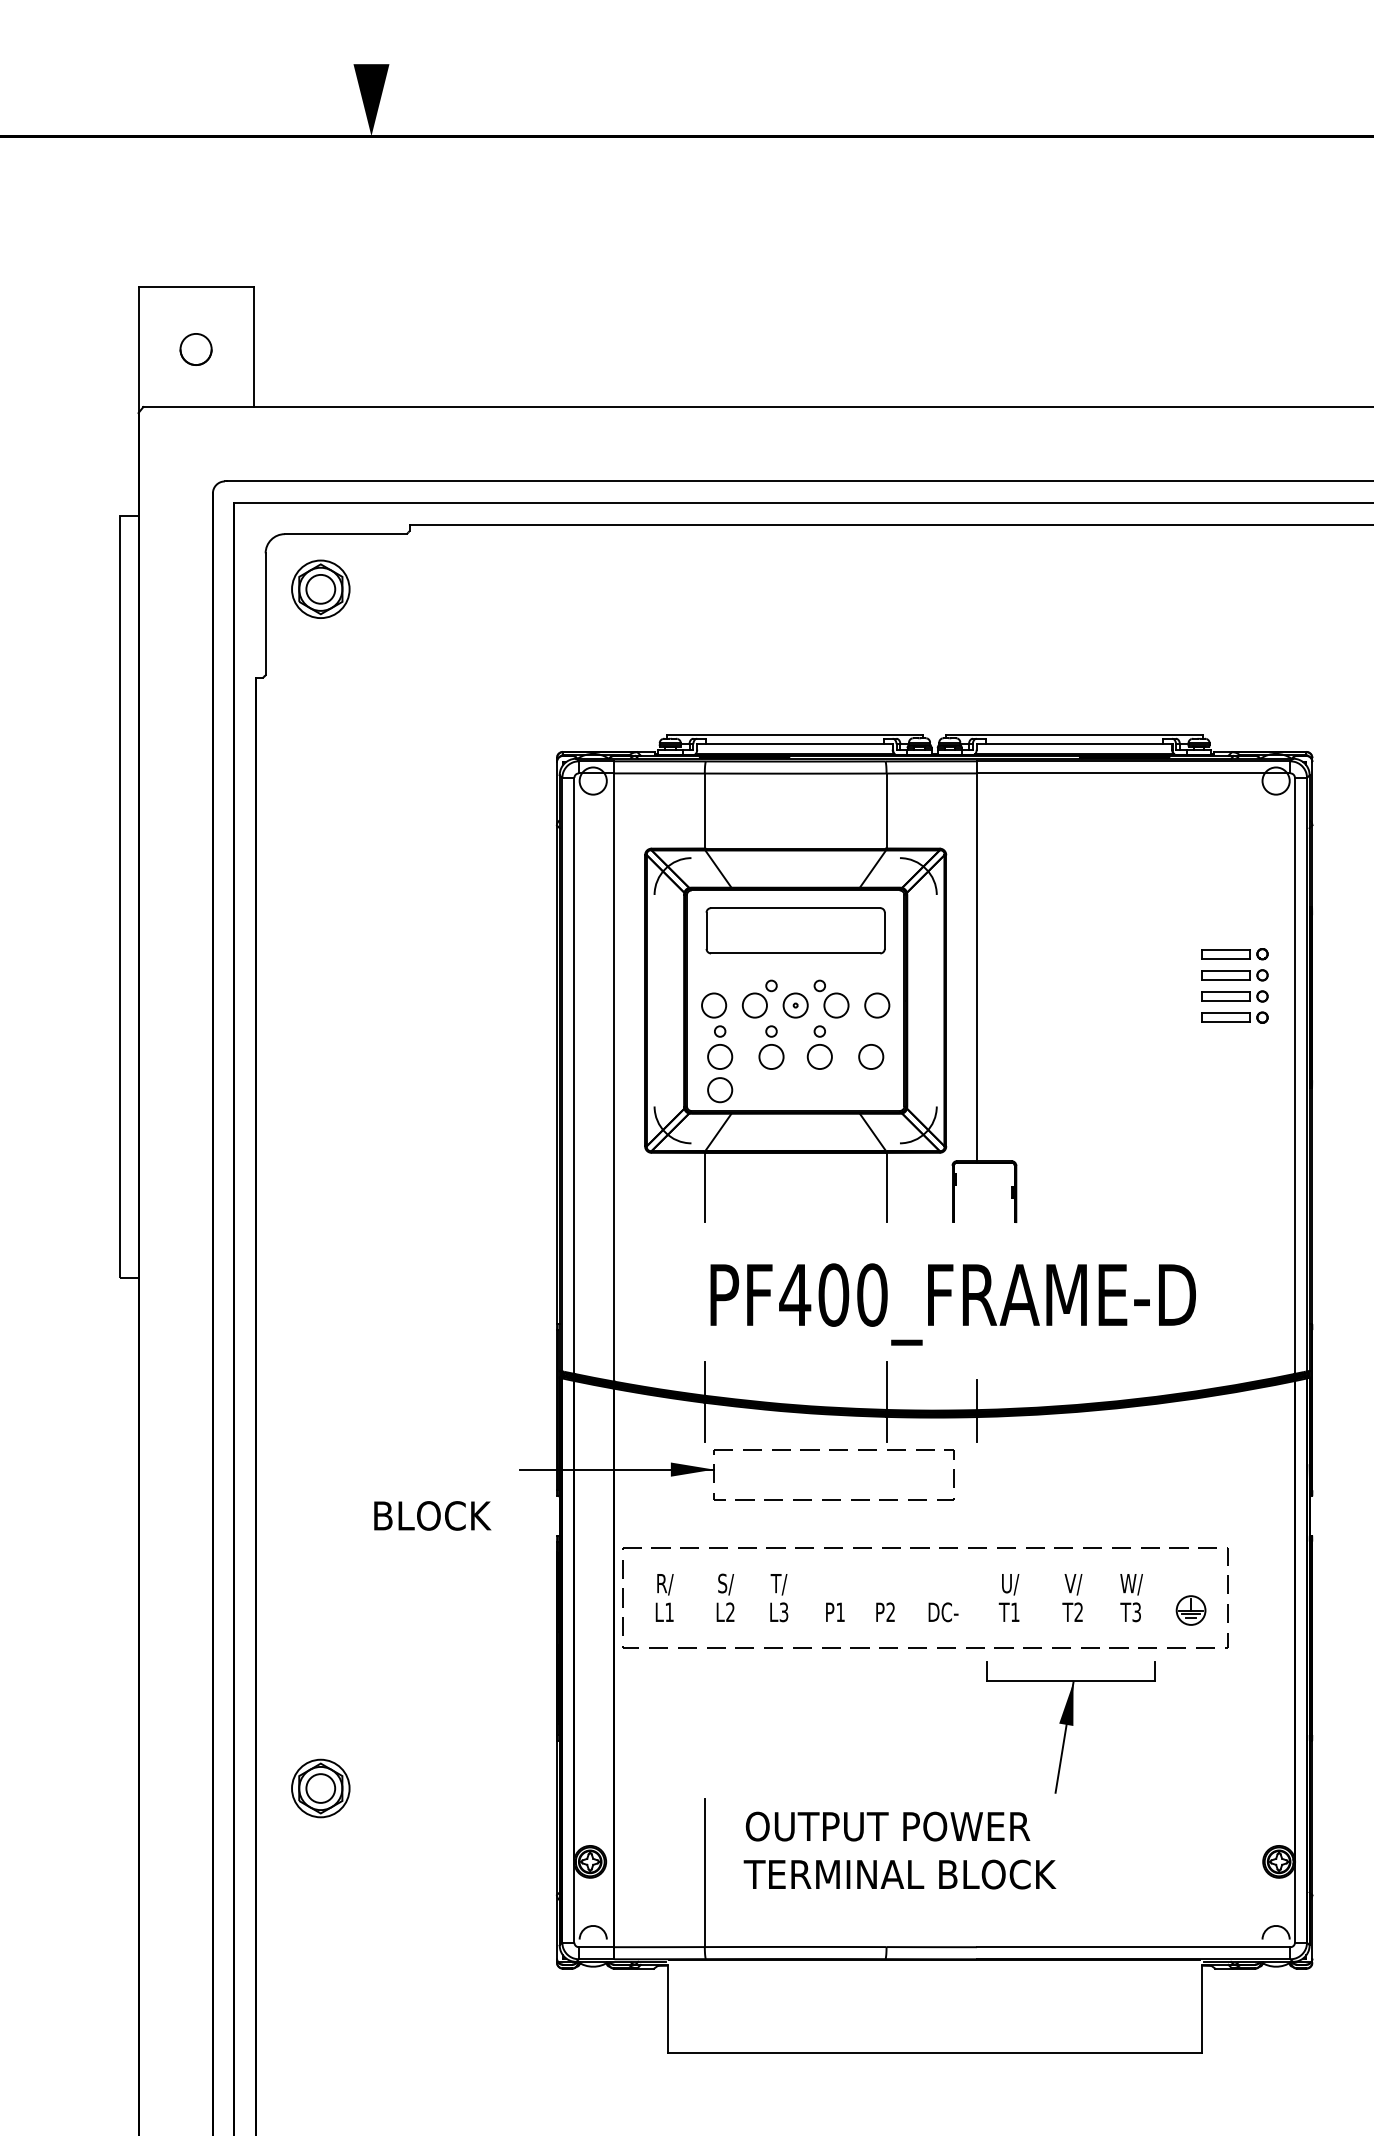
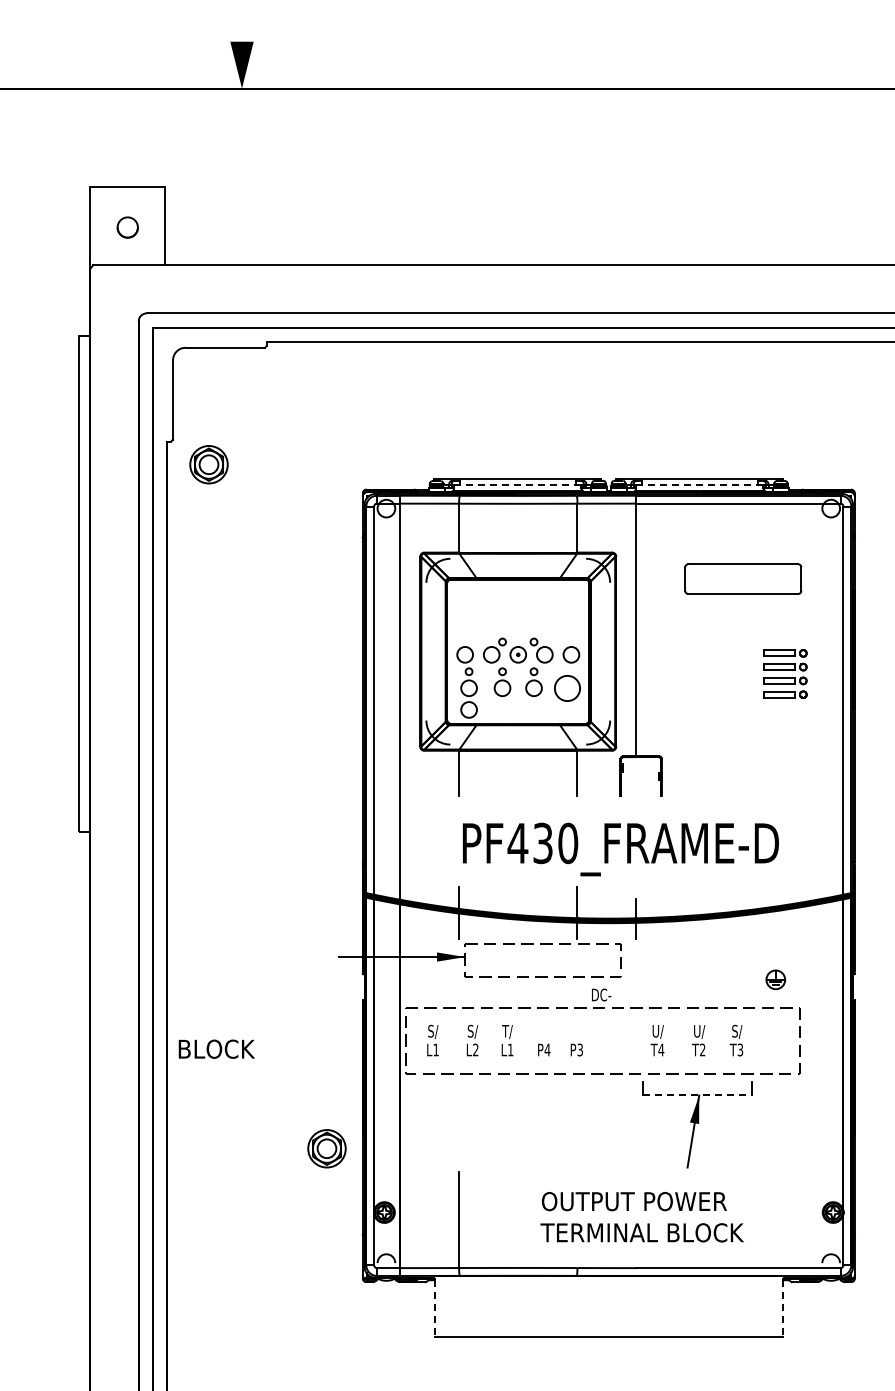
part: (320, 588) -> (208, 464), moved
line: (794, 744) -> (517, 484), solid -> dashed
line: (1073, 744) -> (699, 484), solid -> dashed
part: (796, 929) -> (743, 578), moved
part: (1235, 985) -> (785, 673), moved
circle: (871, 1055) -> (567, 687), size x1.6
text: (834, 1295) -> (543, 843), PF400_FRAME-D -> PF430_FRAME-D
text: (432, 1514) -> (216, 1048), moved
text: (665, 1583) -> (433, 1031), R/ -> S/
text: (1073, 1583) -> (699, 1031), V/ -> U/
text: (1130, 1583) -> (736, 1031), W/ -> S/
part: (1190, 1609) -> (775, 979), moved
text: (783, 1611) -> (510, 1049), L3 -> L1
text: (840, 1611) -> (547, 1049), P1 -> P4
text: (943, 1611) -> (601, 994), moved
text: (1015, 1611) -> (661, 1049), T1 -> T4
text: (889, 1613) -> (579, 1050), P2 -> P3
line: (1070, 1680) -> (697, 1094), solid -> dashed
part: (320, 1788) -> (326, 1148), moved
text: (898, 1851) -> (641, 1217), moved
line: (668, 2010) -> (435, 1309), solid -> dashed
line: (1201, 2010) -> (782, 1309), solid -> dashed

